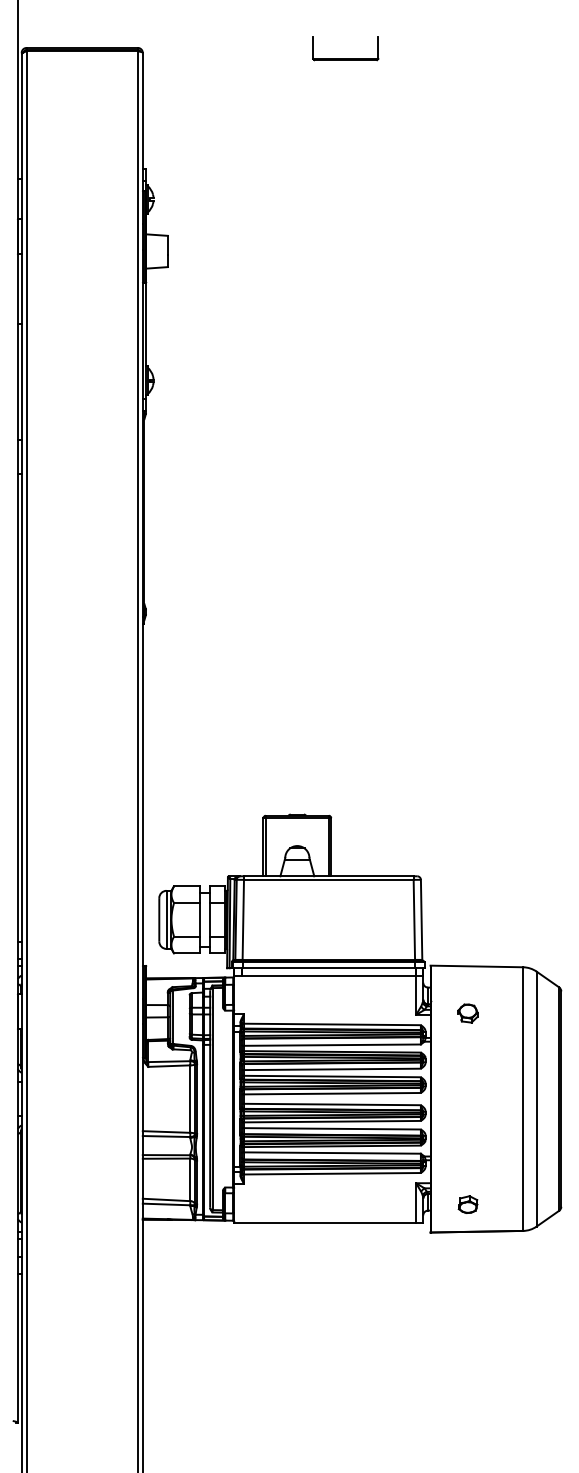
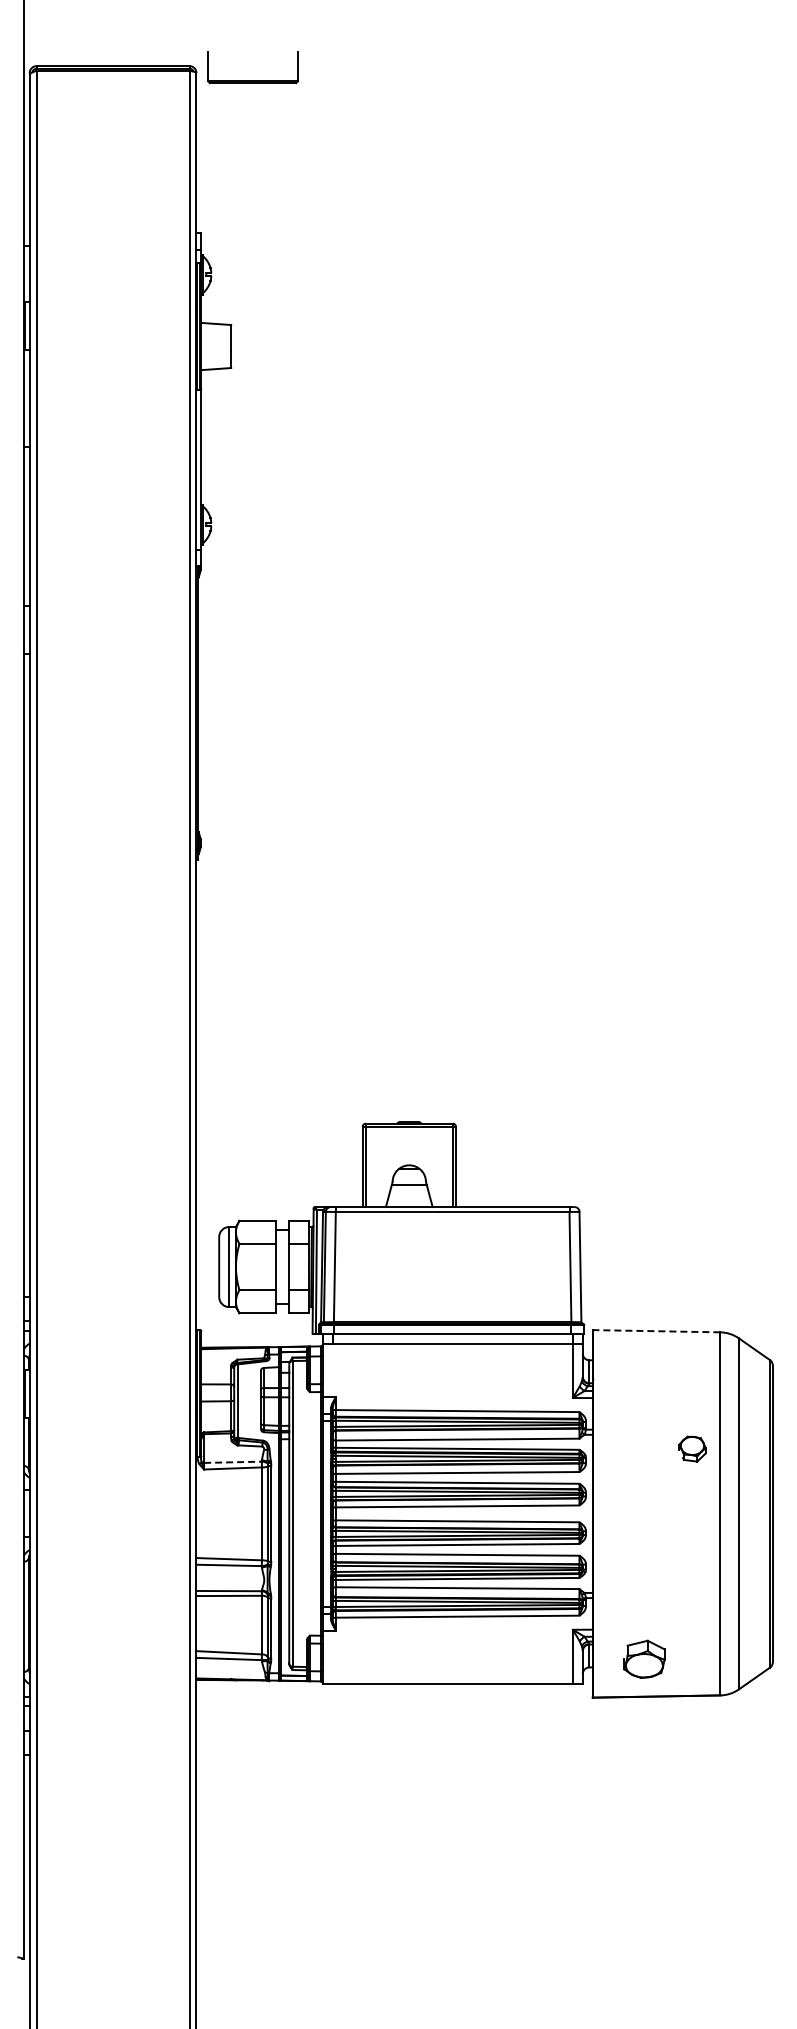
part: (345, 58) -> (252, 80), moved
line: (476, 966) -> (656, 1331), solid -> dashed
part: (468, 1013) -> (692, 1448), moved
line: (168, 1061) -> (232, 1462), solid -> dashed
part: (468, 1204) -> (644, 1658), size x1.6

